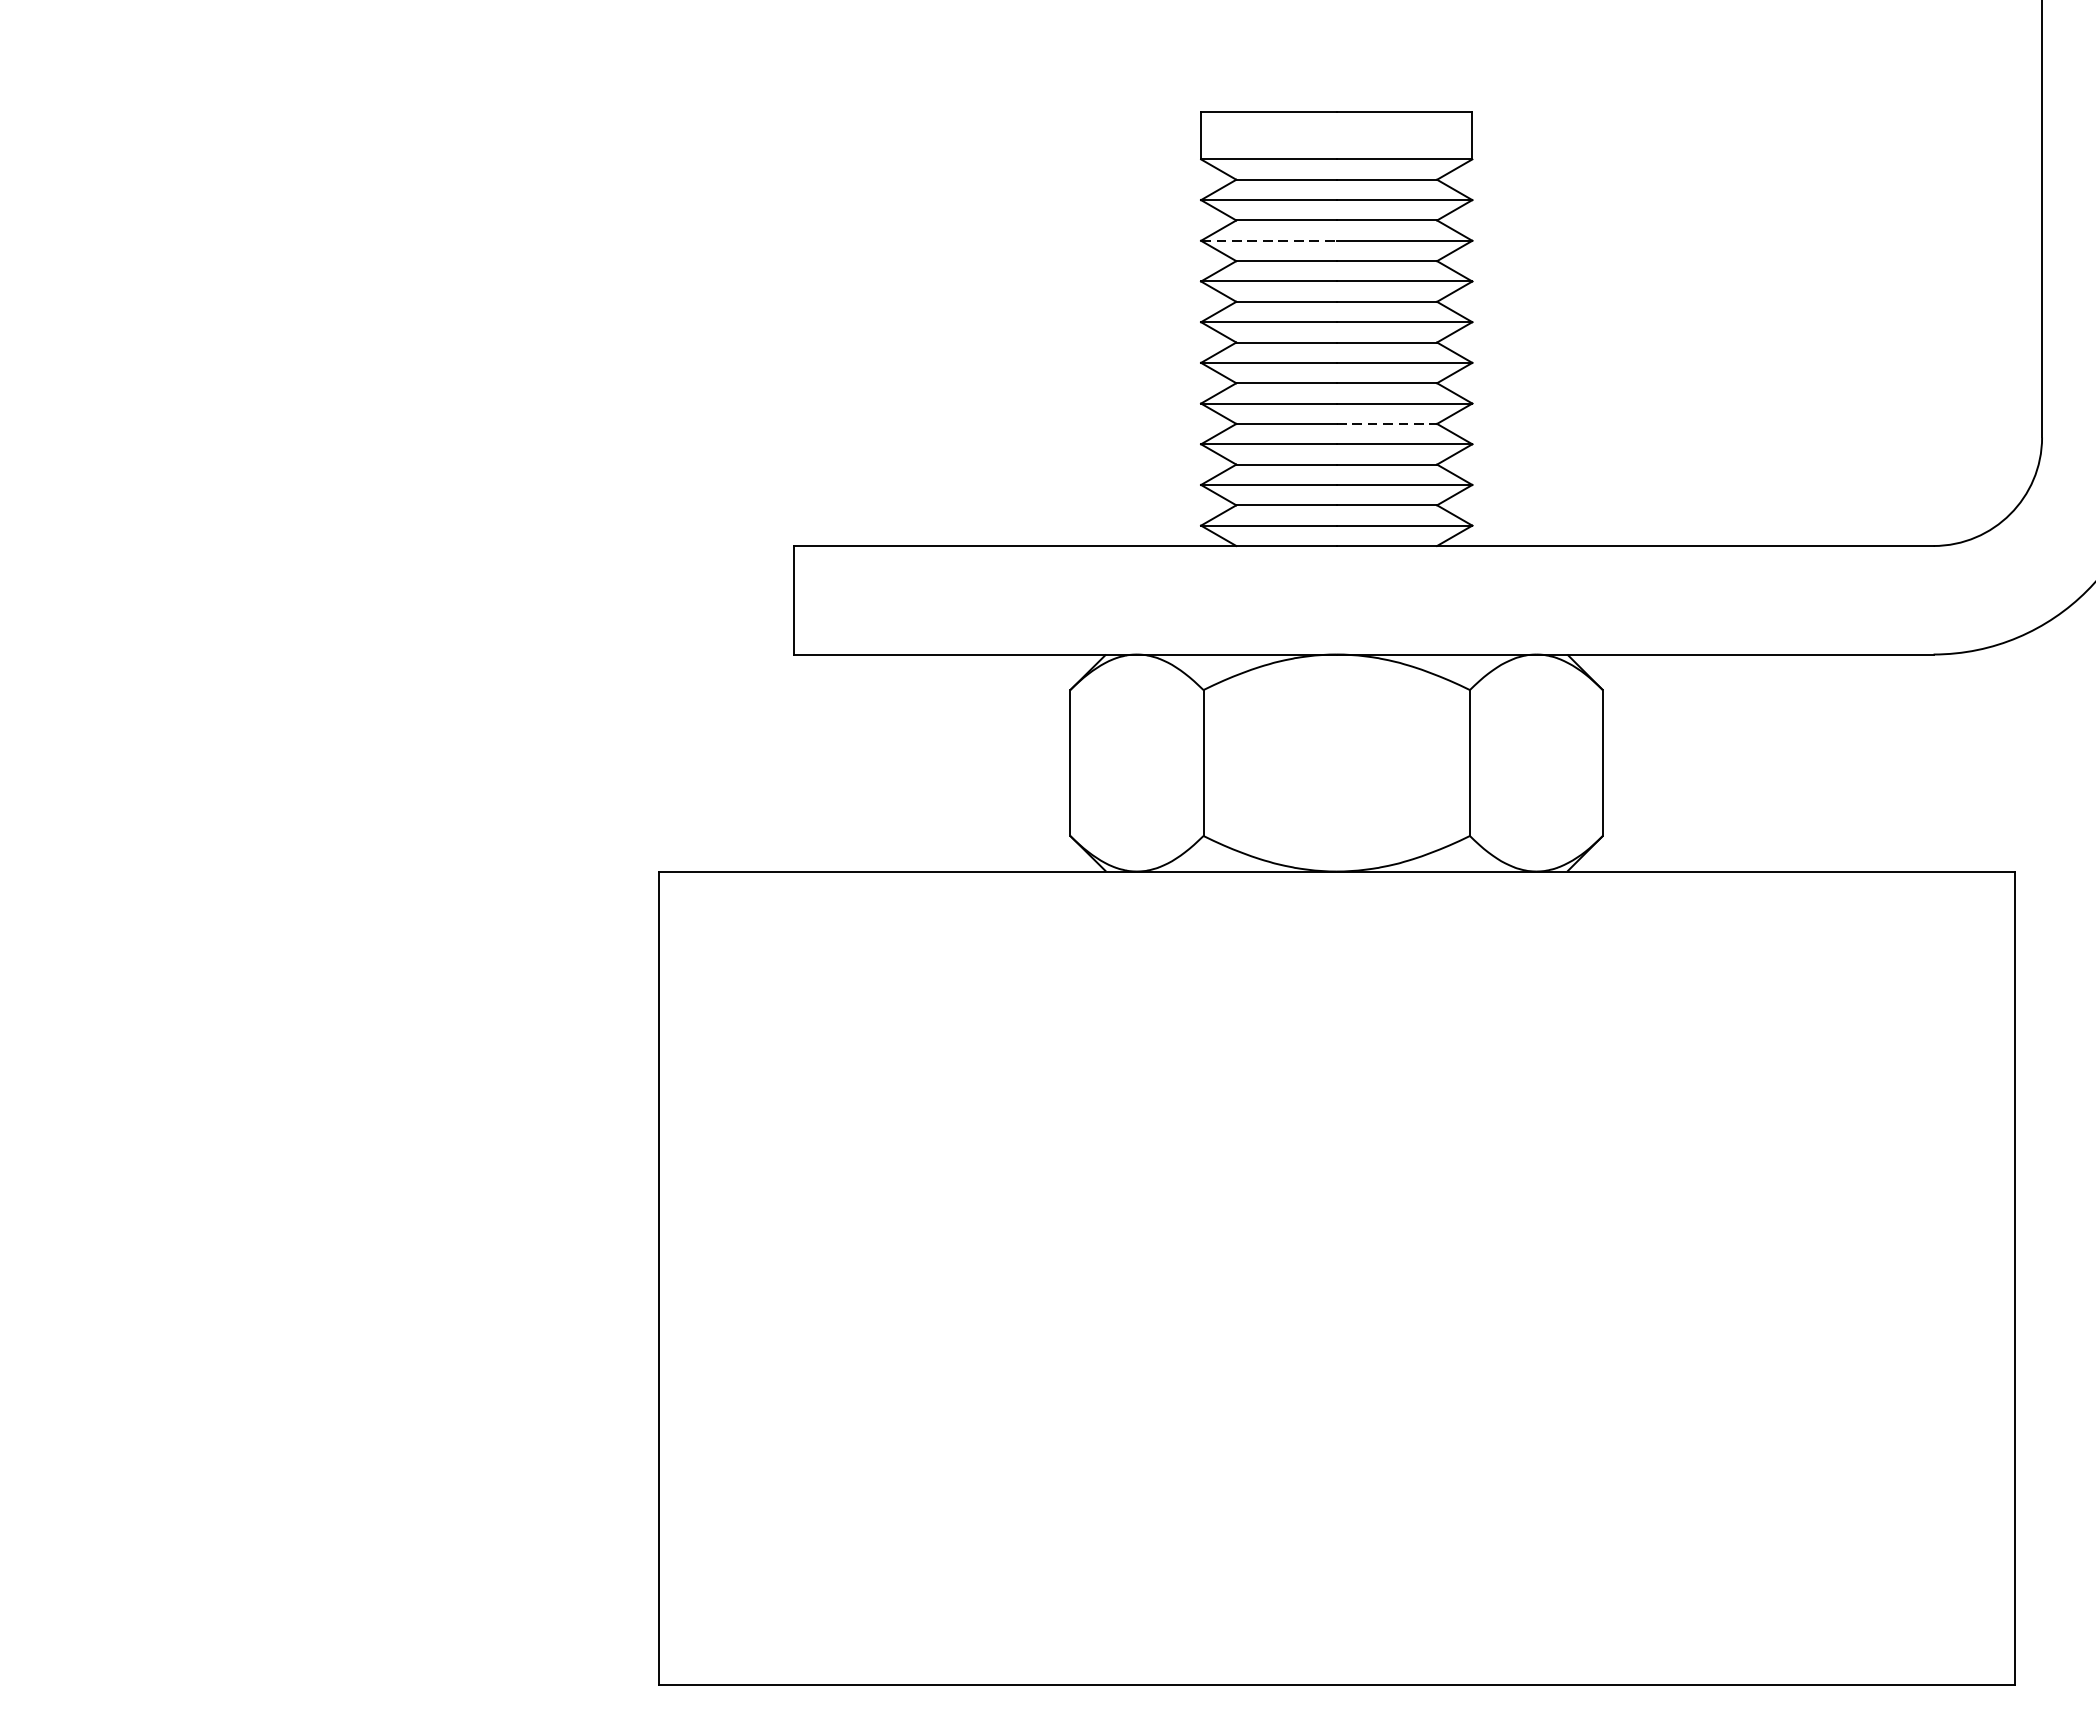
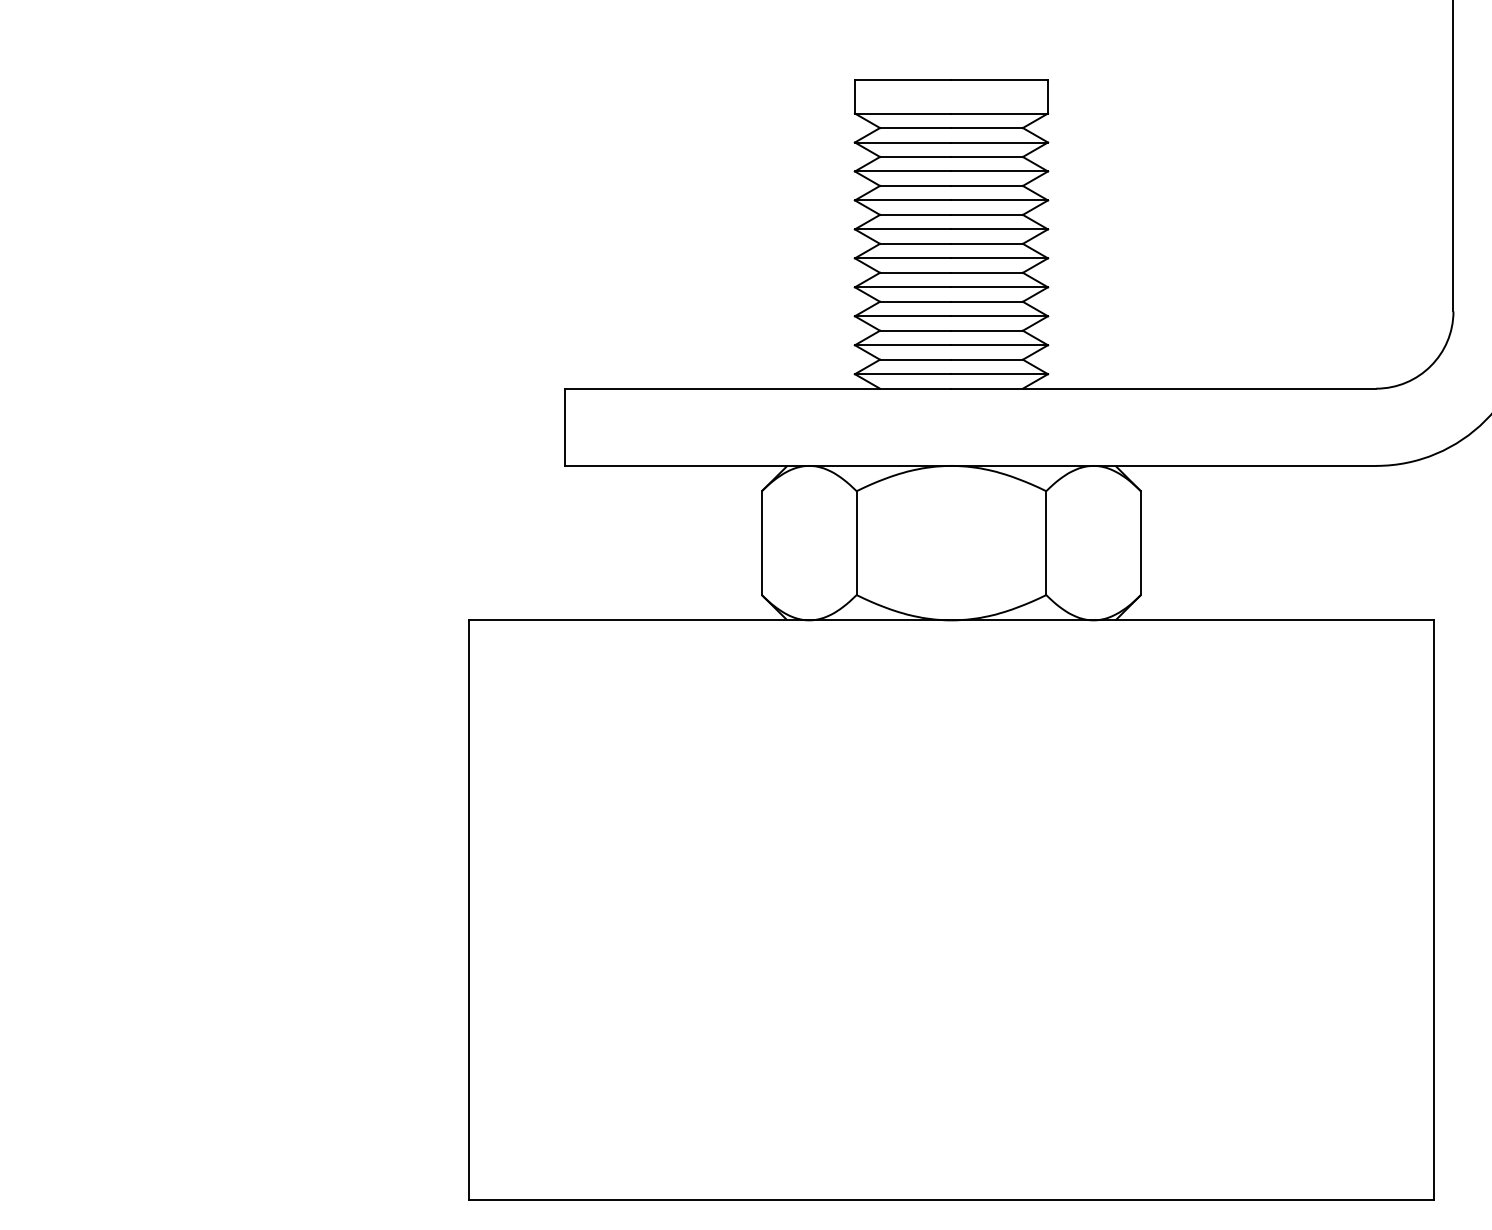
line: (1269, 240) -> (903, 171), dashed -> solid
line: (1387, 423) -> (987, 301), dashed -> solid

